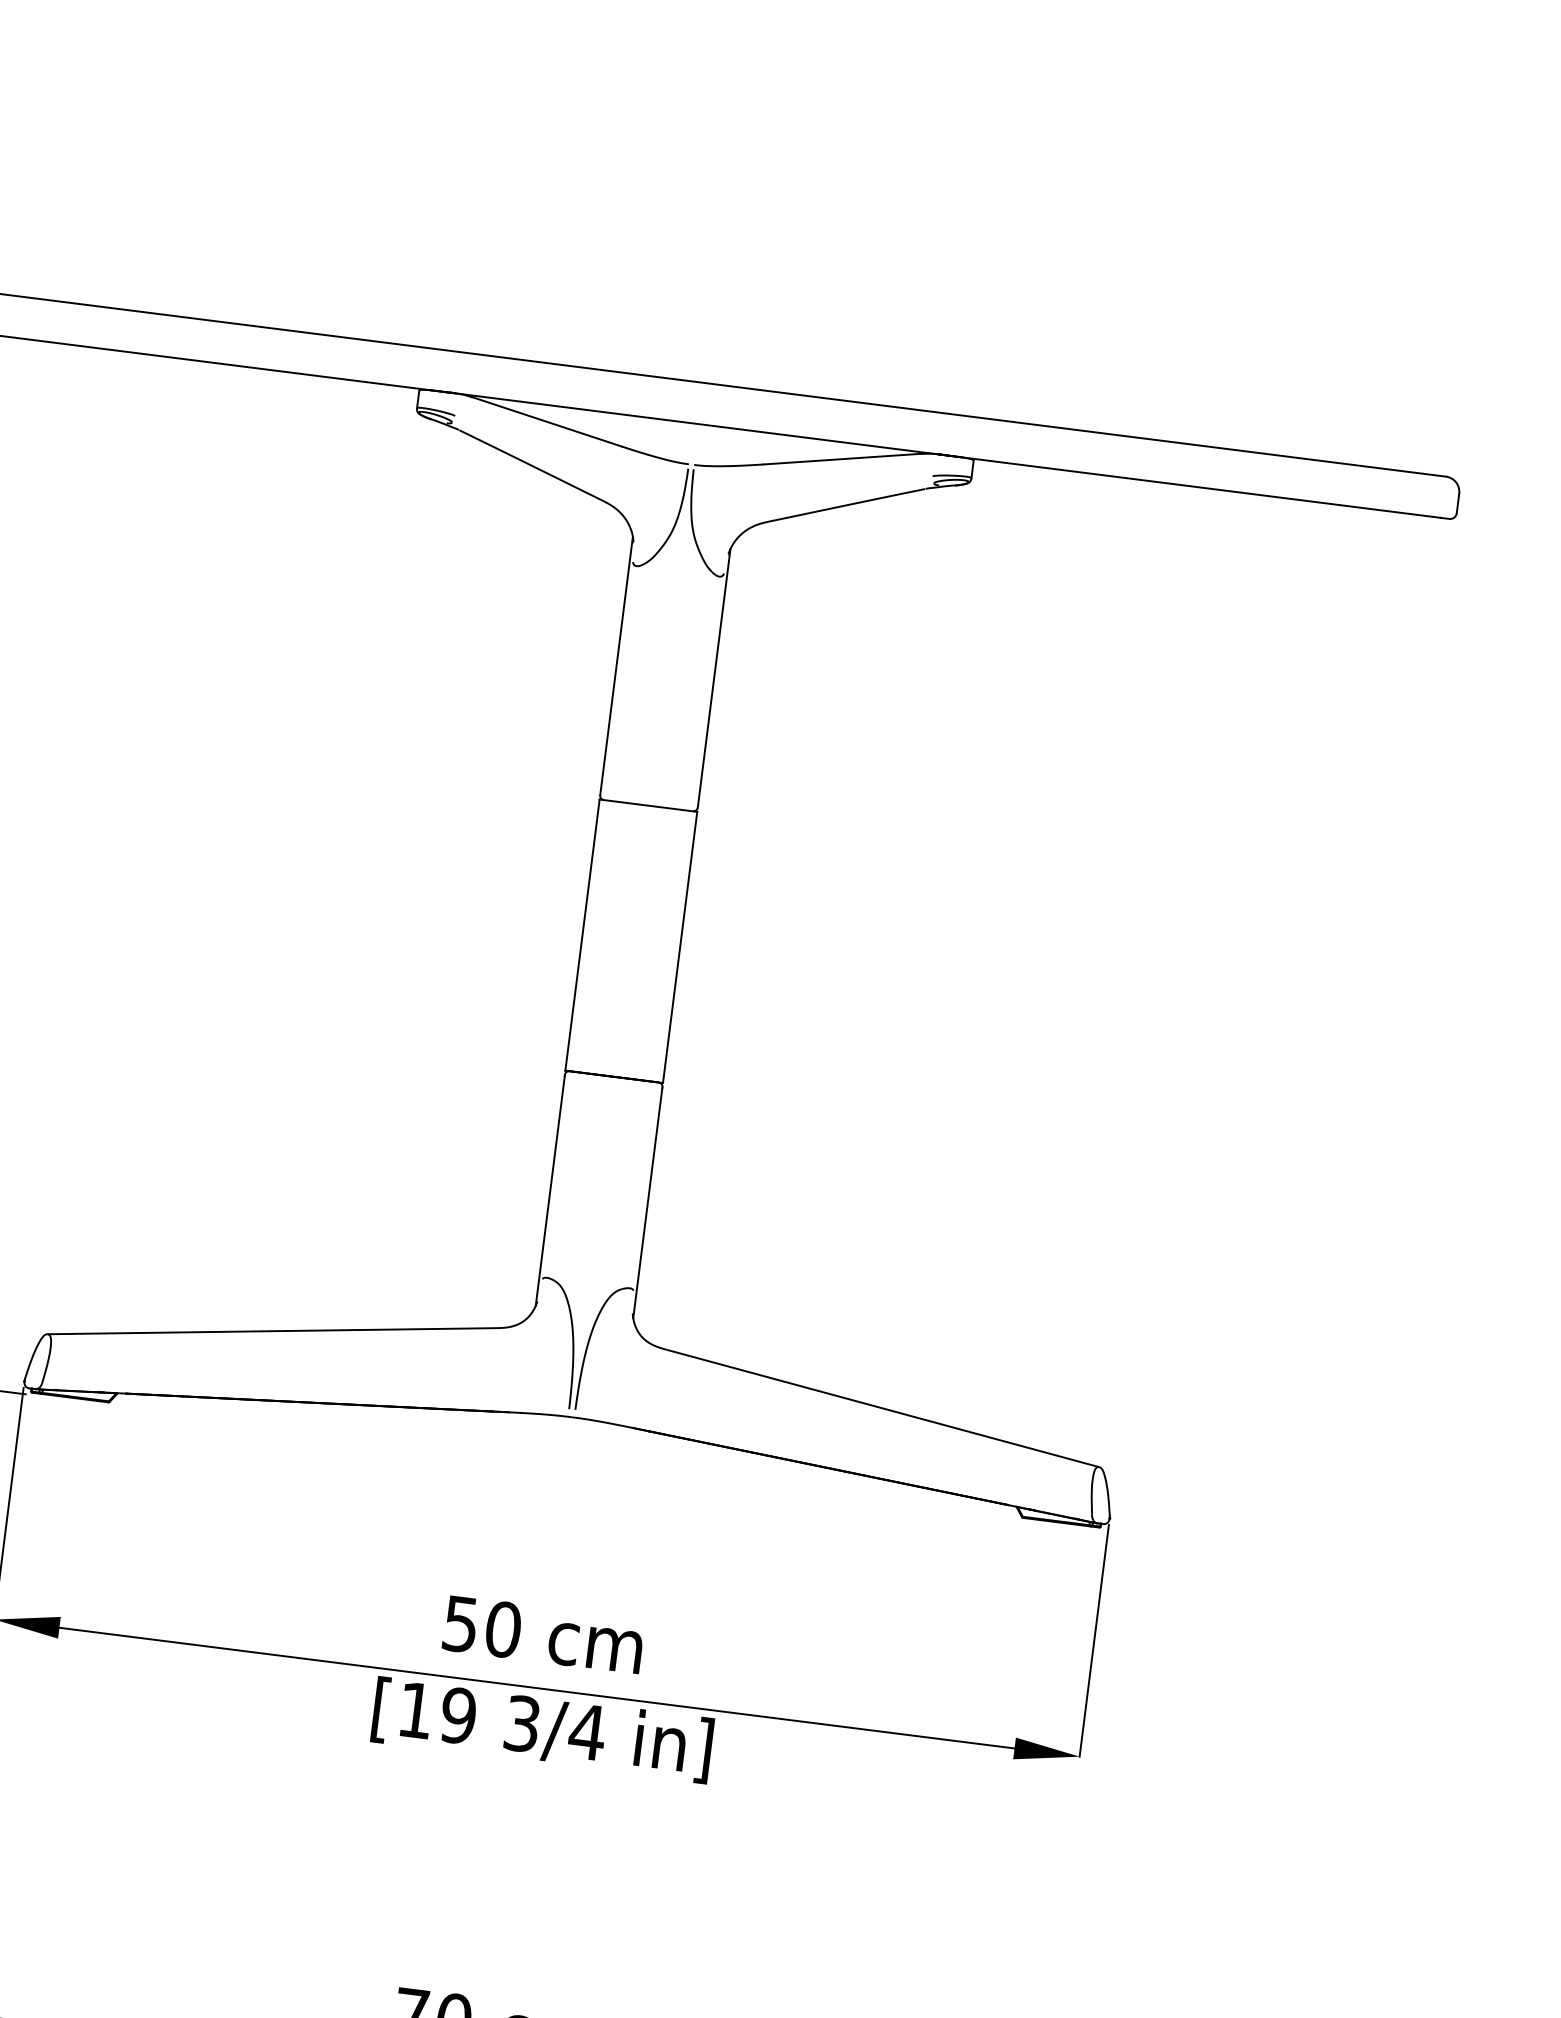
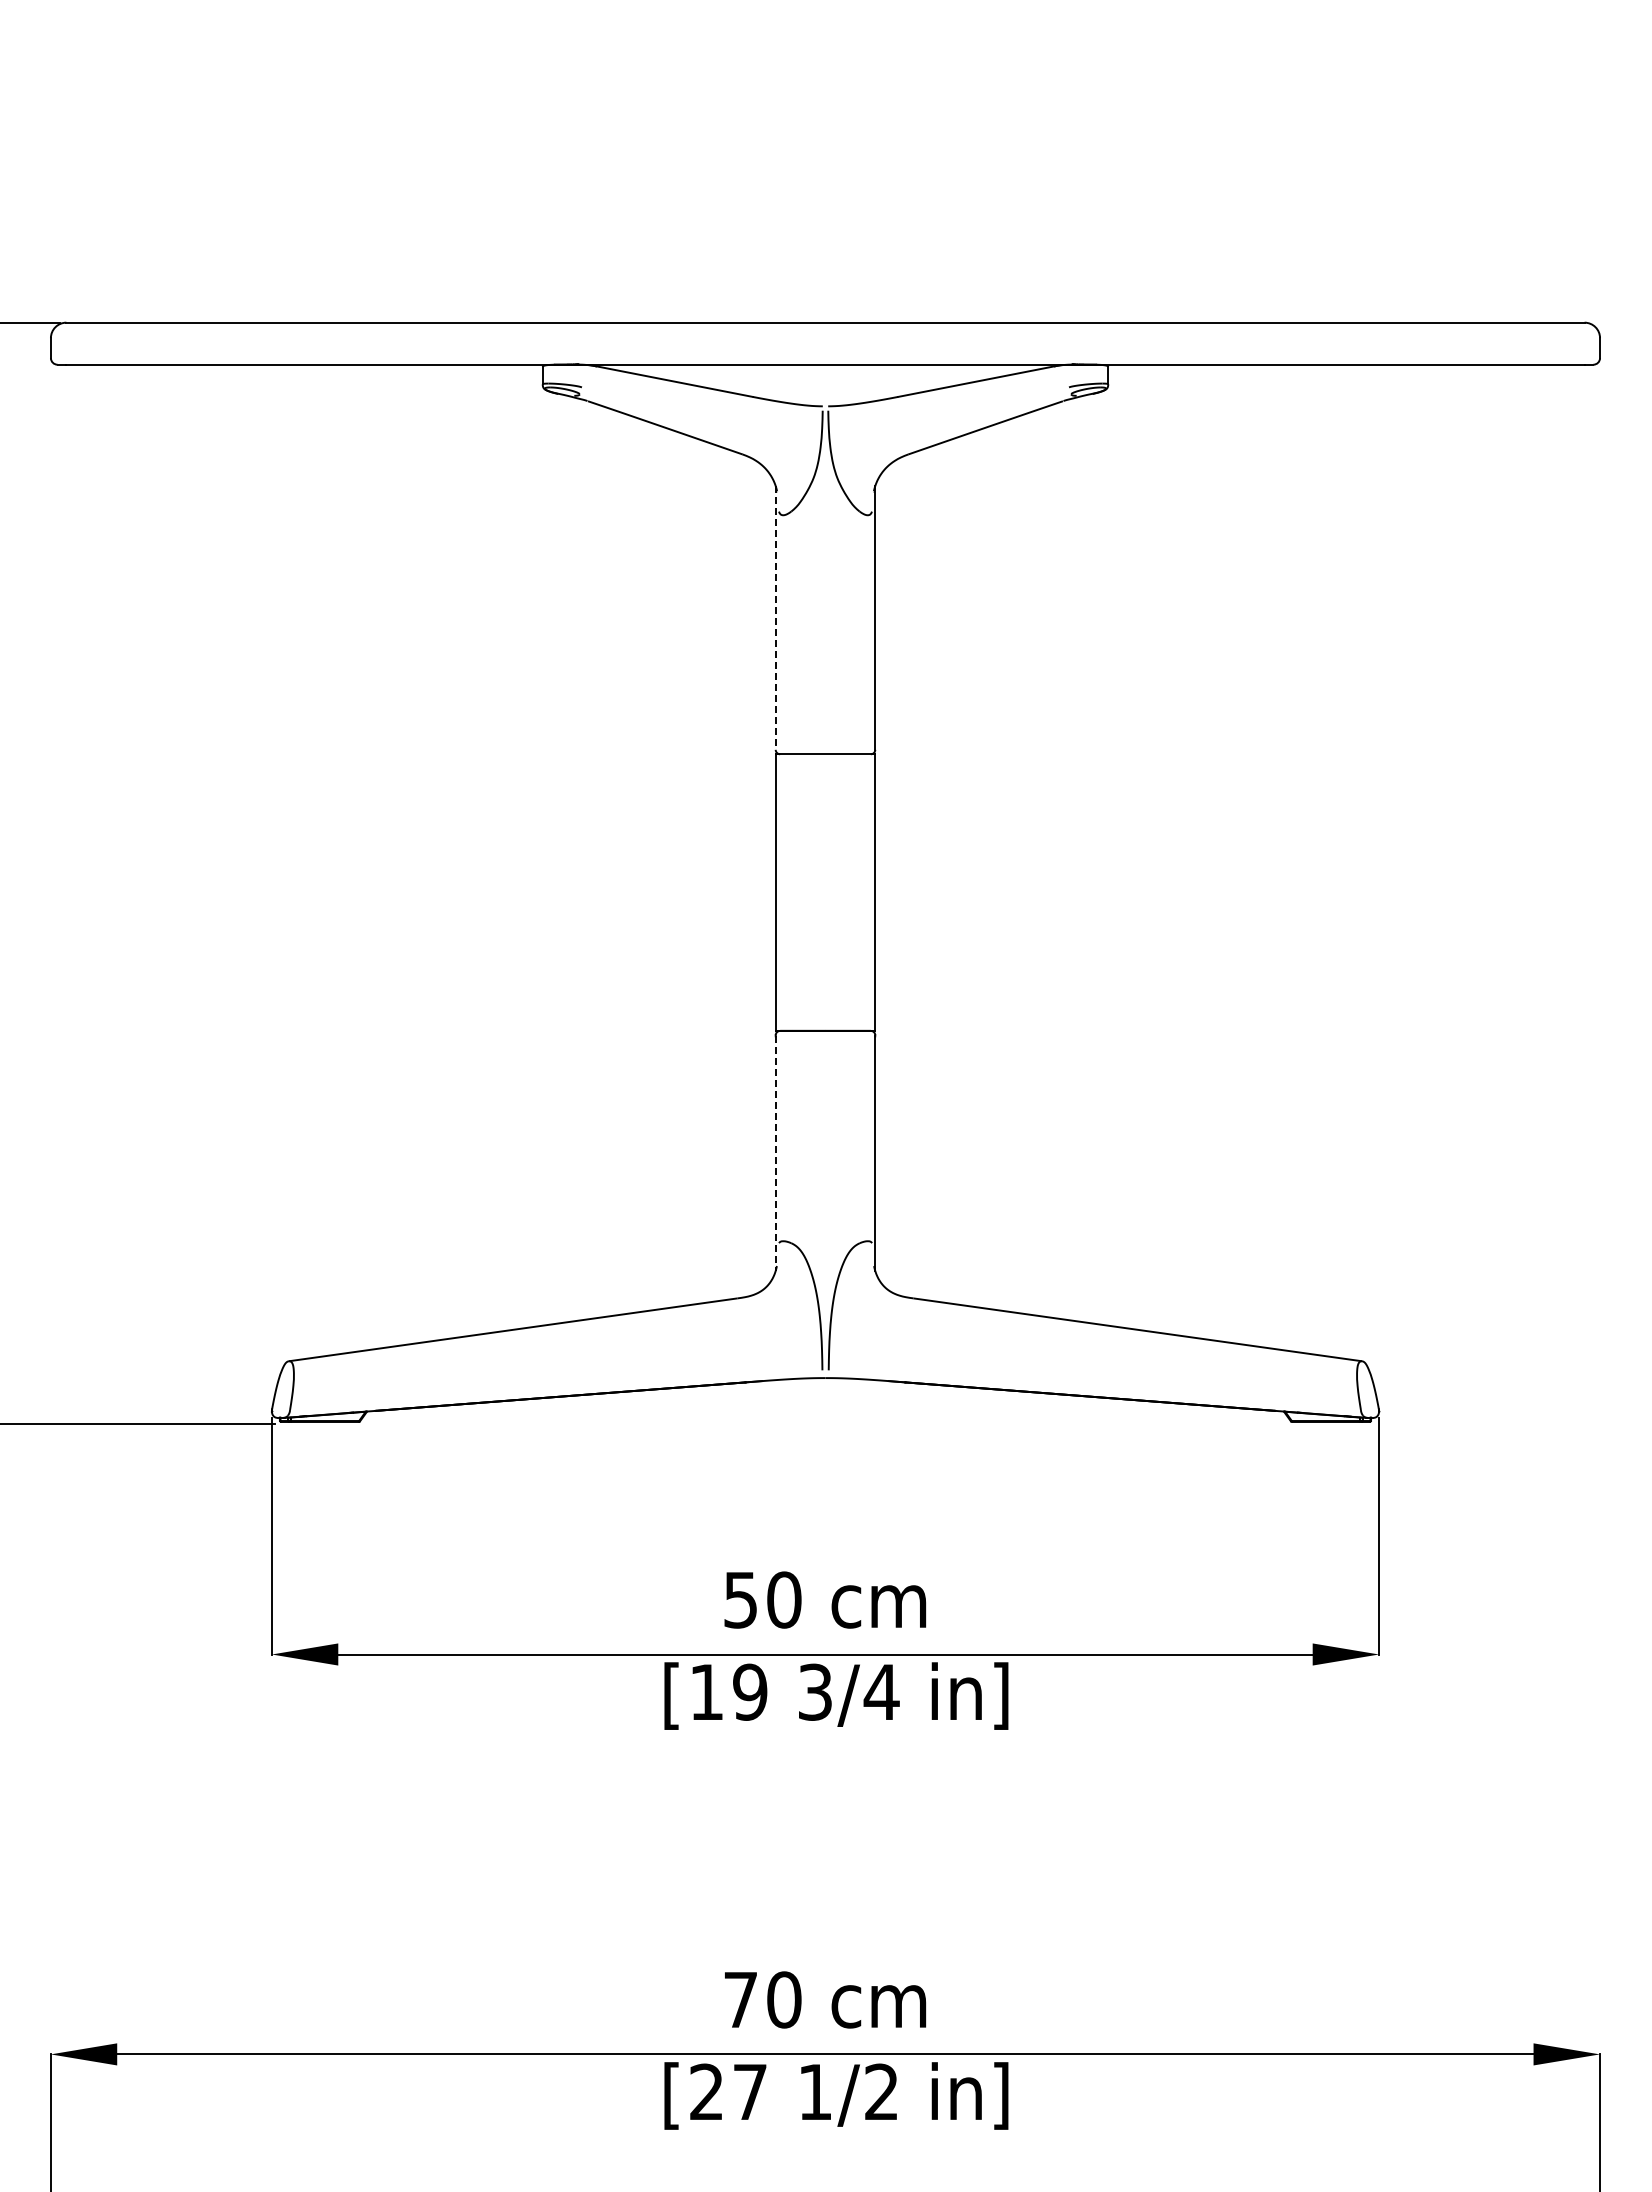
line: (616, 666) -> (775, 618), solid -> dashed
line: (549, 1191) -> (775, 1154), solid -> dashed

